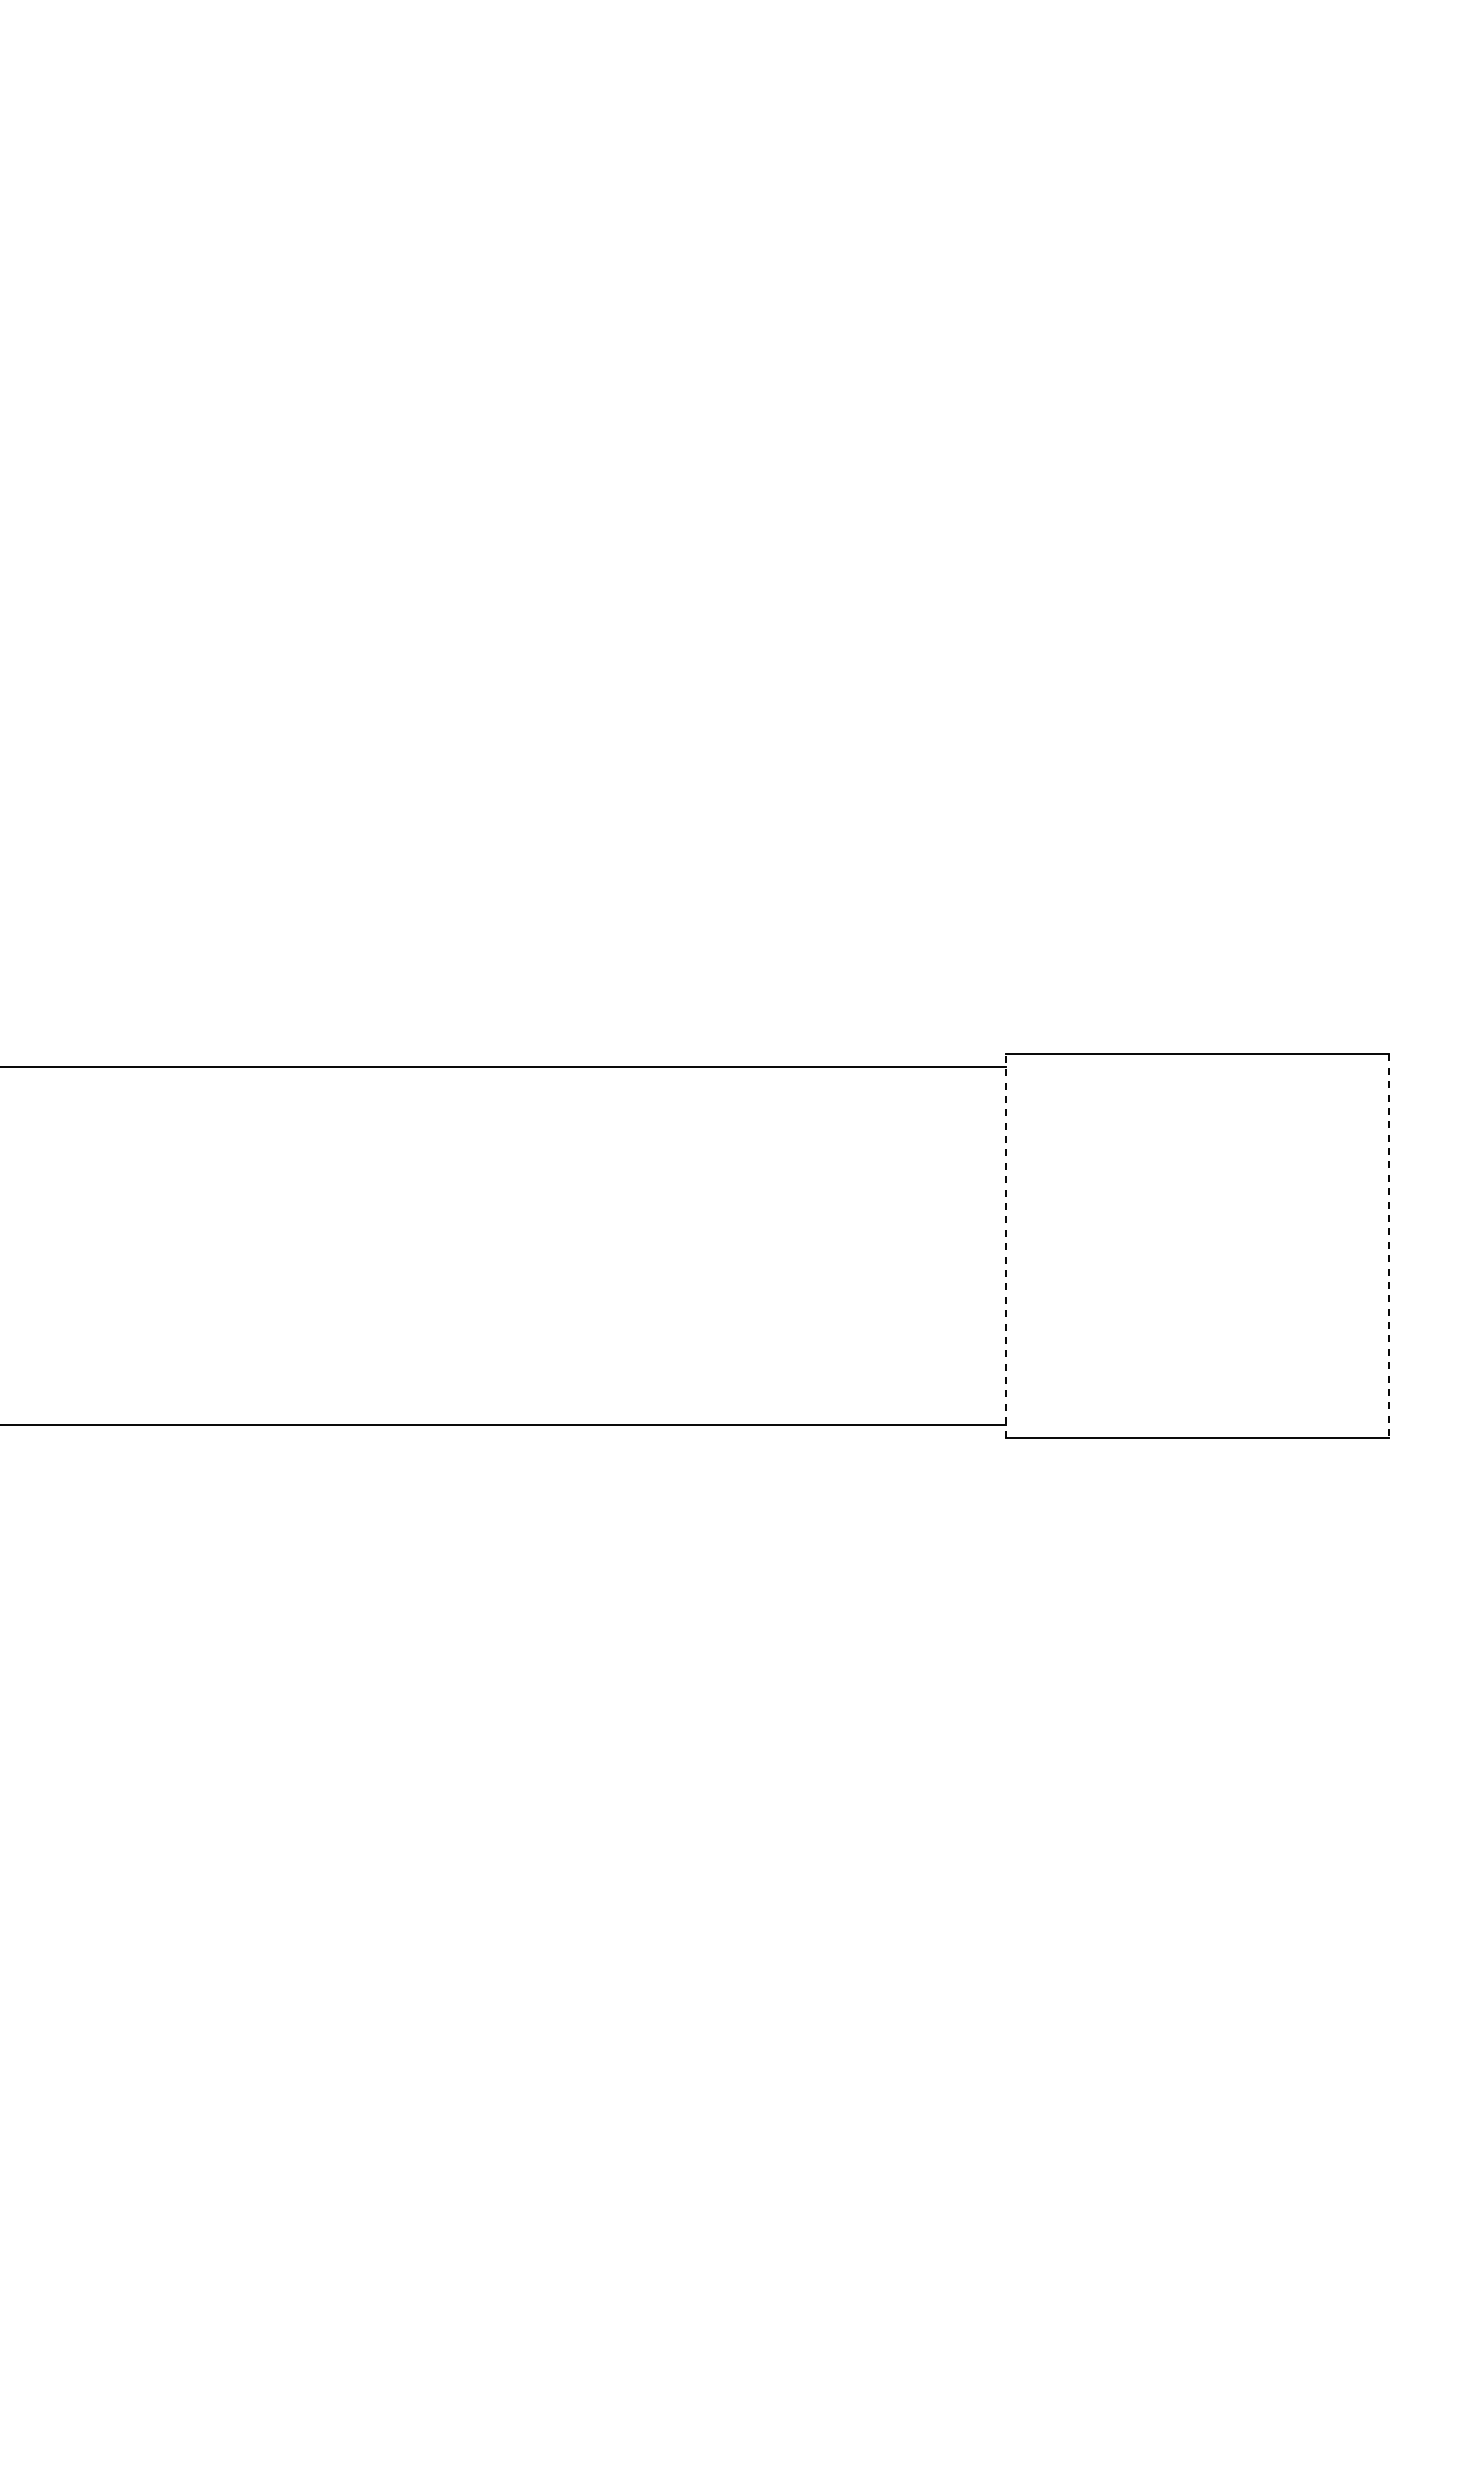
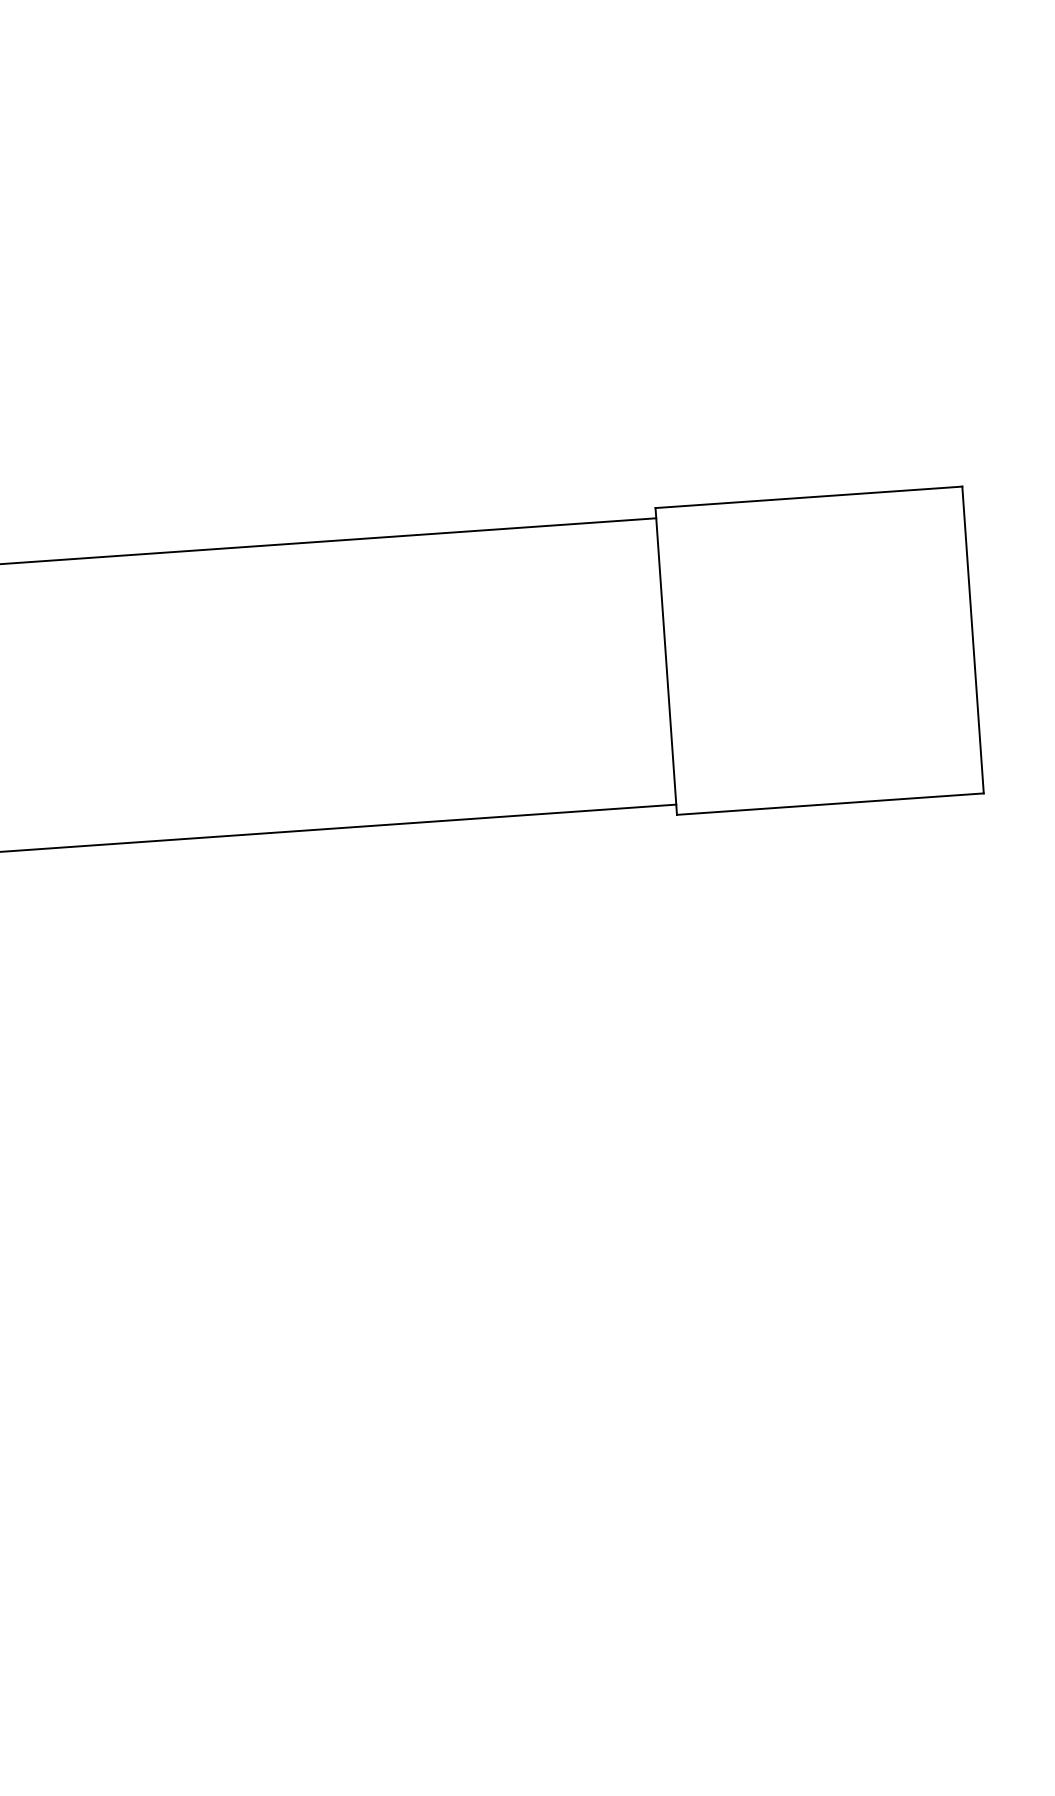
line: (1005, 1246) -> (665, 661), dashed -> solid
line: (1389, 1246) -> (973, 640), dashed -> solid

